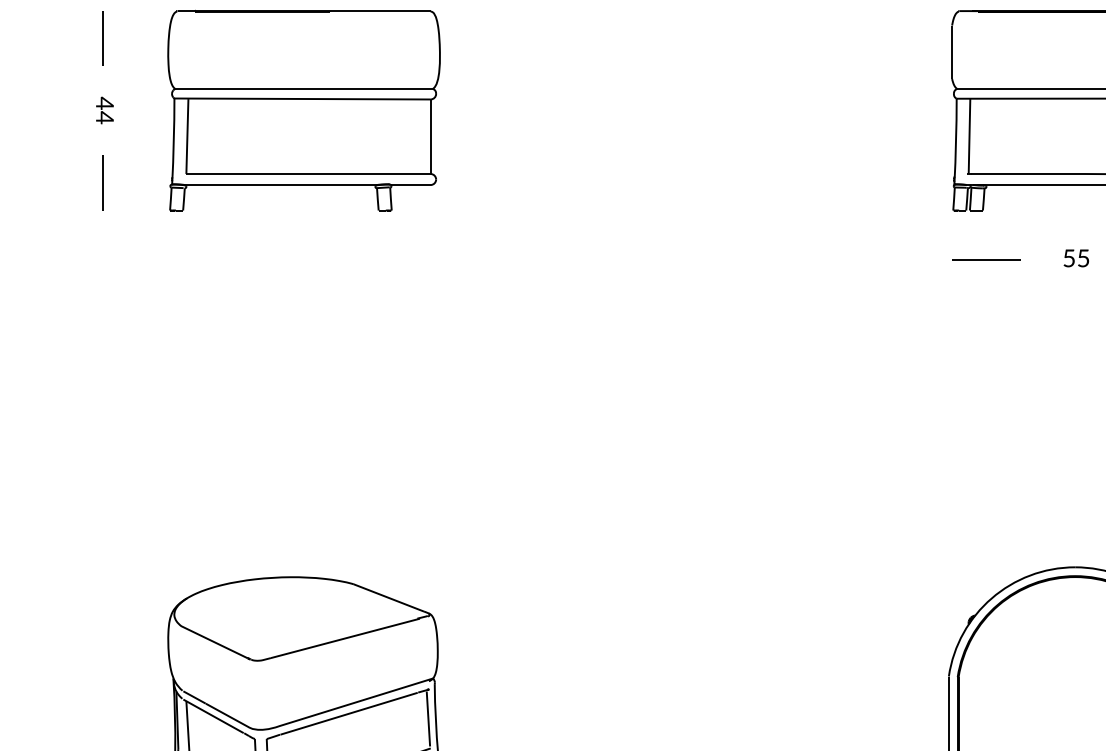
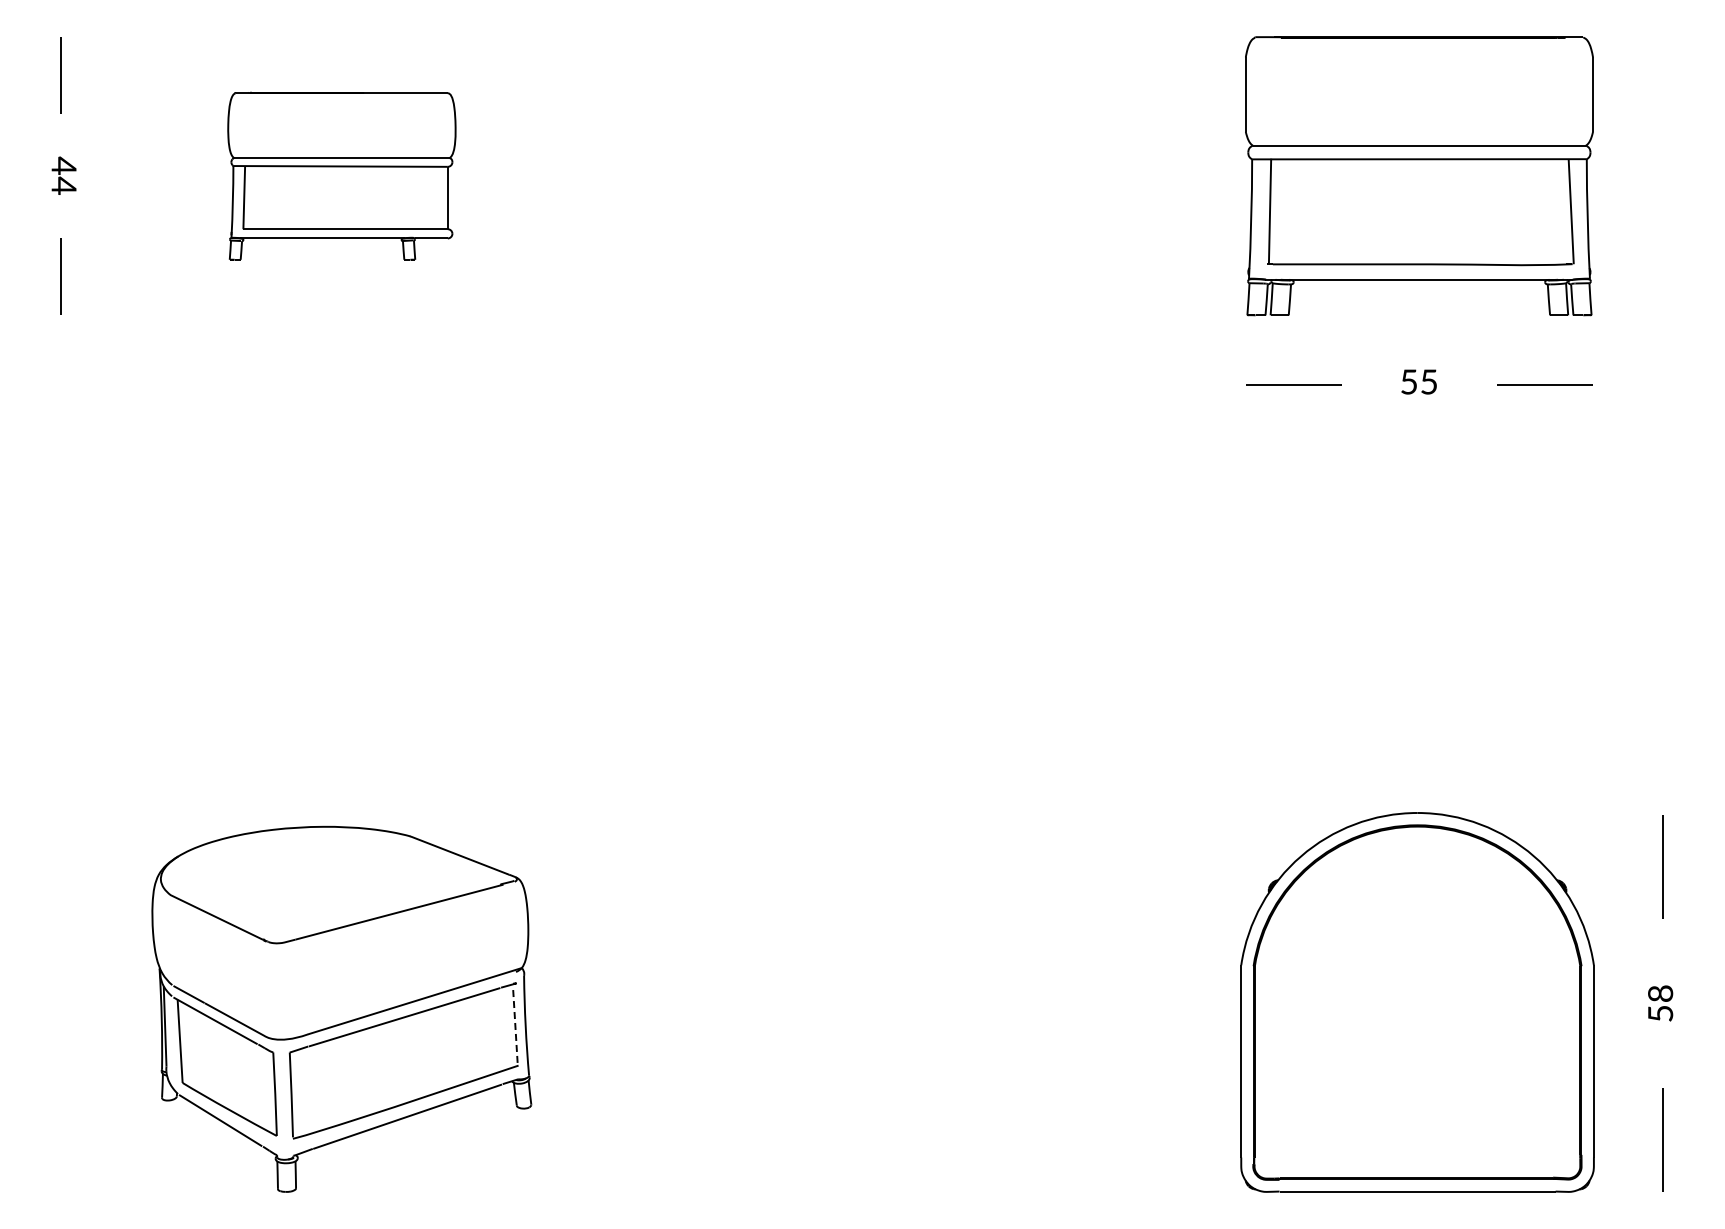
part: (303, 111) -> (341, 176), size x0.6
line: (428, 718) -> (515, 1024), solid -> dashed

